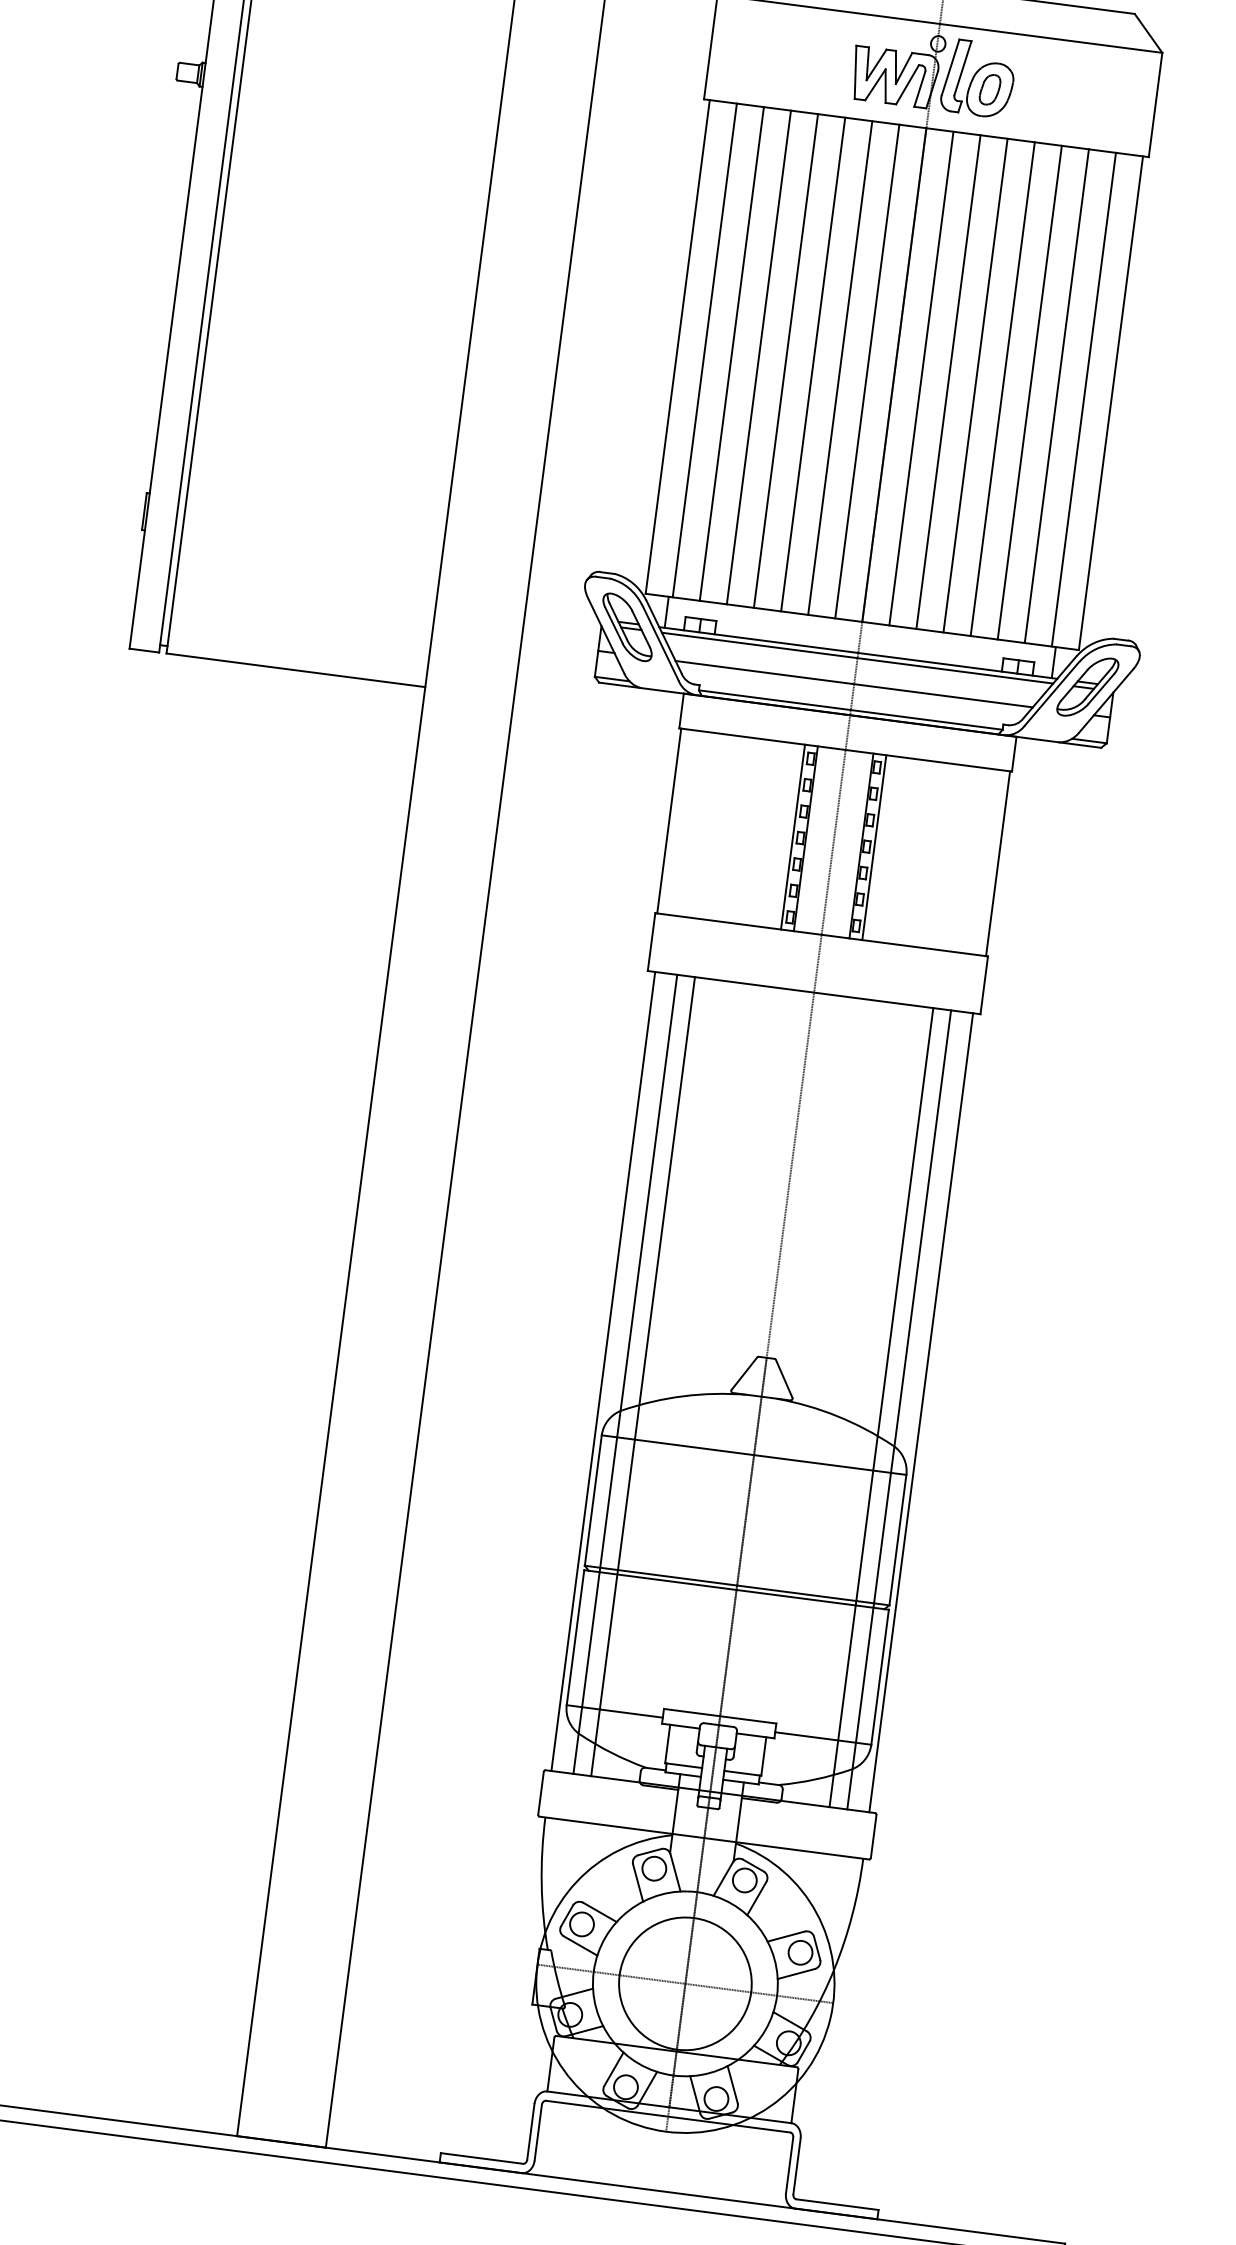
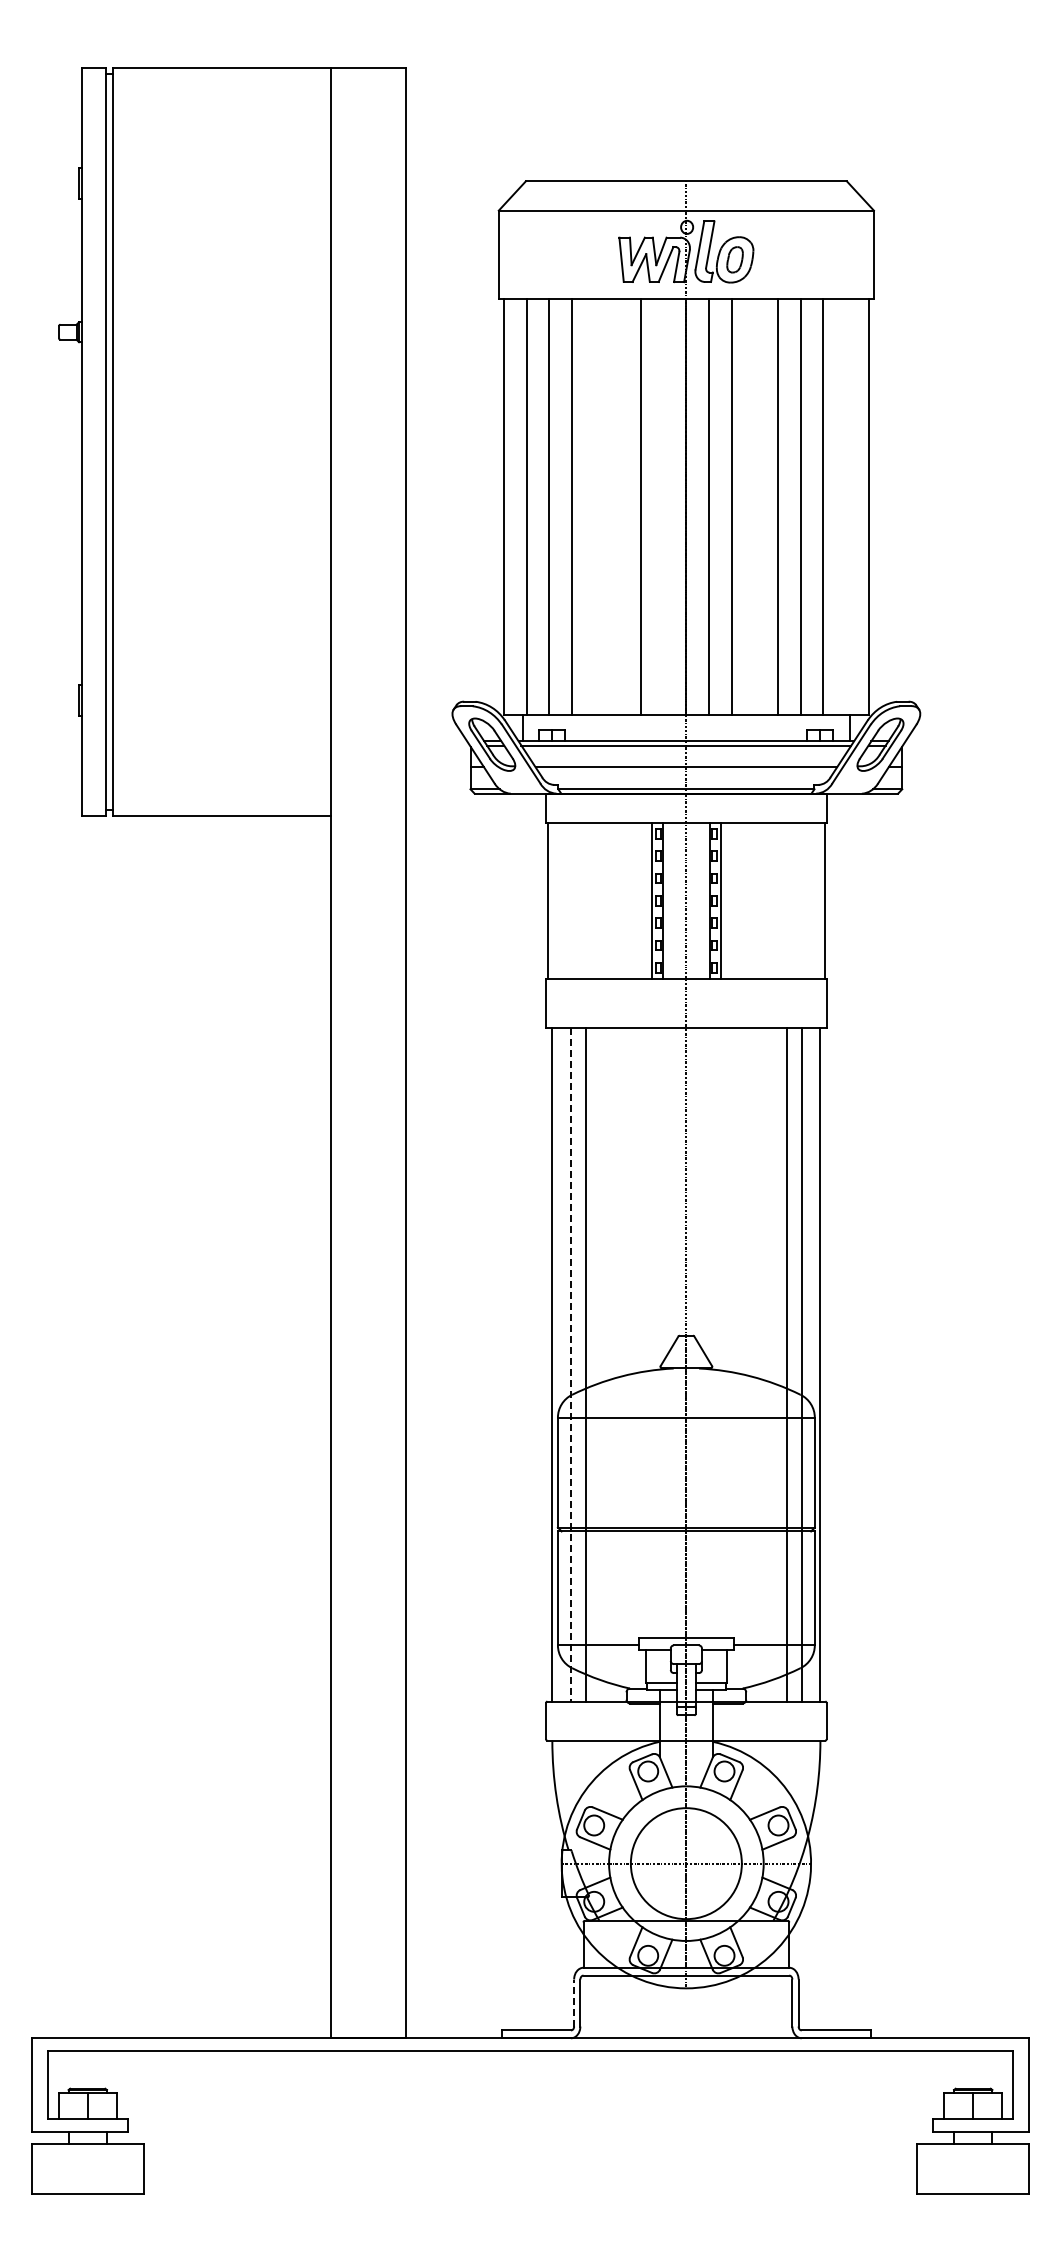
line: (785, 360) -> (594, 506), removed
line: (812, 364) -> (617, 506), removed
line: (867, 371) -> (663, 506), removed
line: (975, 385) -> (754, 506), removed
line: (1084, 399) -> (846, 506), removed
line: (624, 1374) -> (570, 1364), solid -> dashed
line: (531, 2132) -> (574, 2003), solid -> dashed

